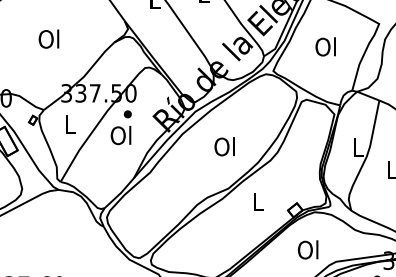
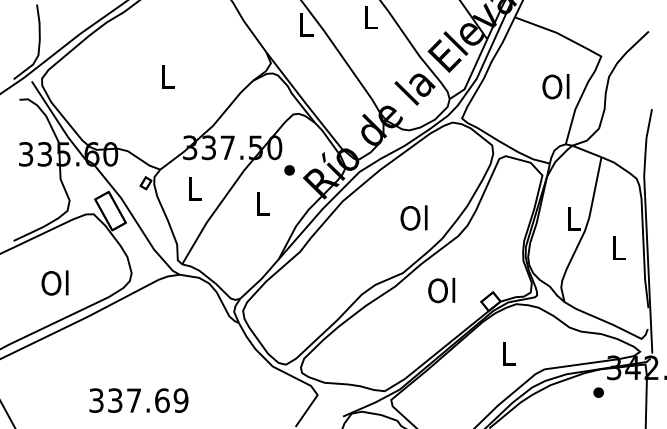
text: (48, 39) -> (166, 76), Ol -> L
text: (325, 46) -> (555, 86), moved
part: (127, 114) -> (289, 170), moved
text: (120, 134) -> (261, 202), Ol -> L
text: (224, 146) -> (413, 217), moved
text: (257, 201) -> (441, 290), L -> Ol
text: (307, 249) -> (507, 353), Ol -> L

